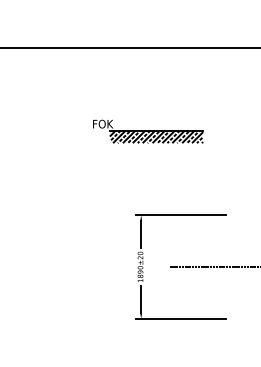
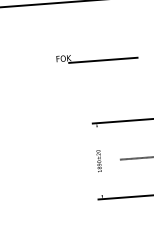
hatch: (156, 136) -> (103, 64), removed
line: (141, 233) -> (98, 136), removed
line: (141, 299) -> (101, 184), removed

